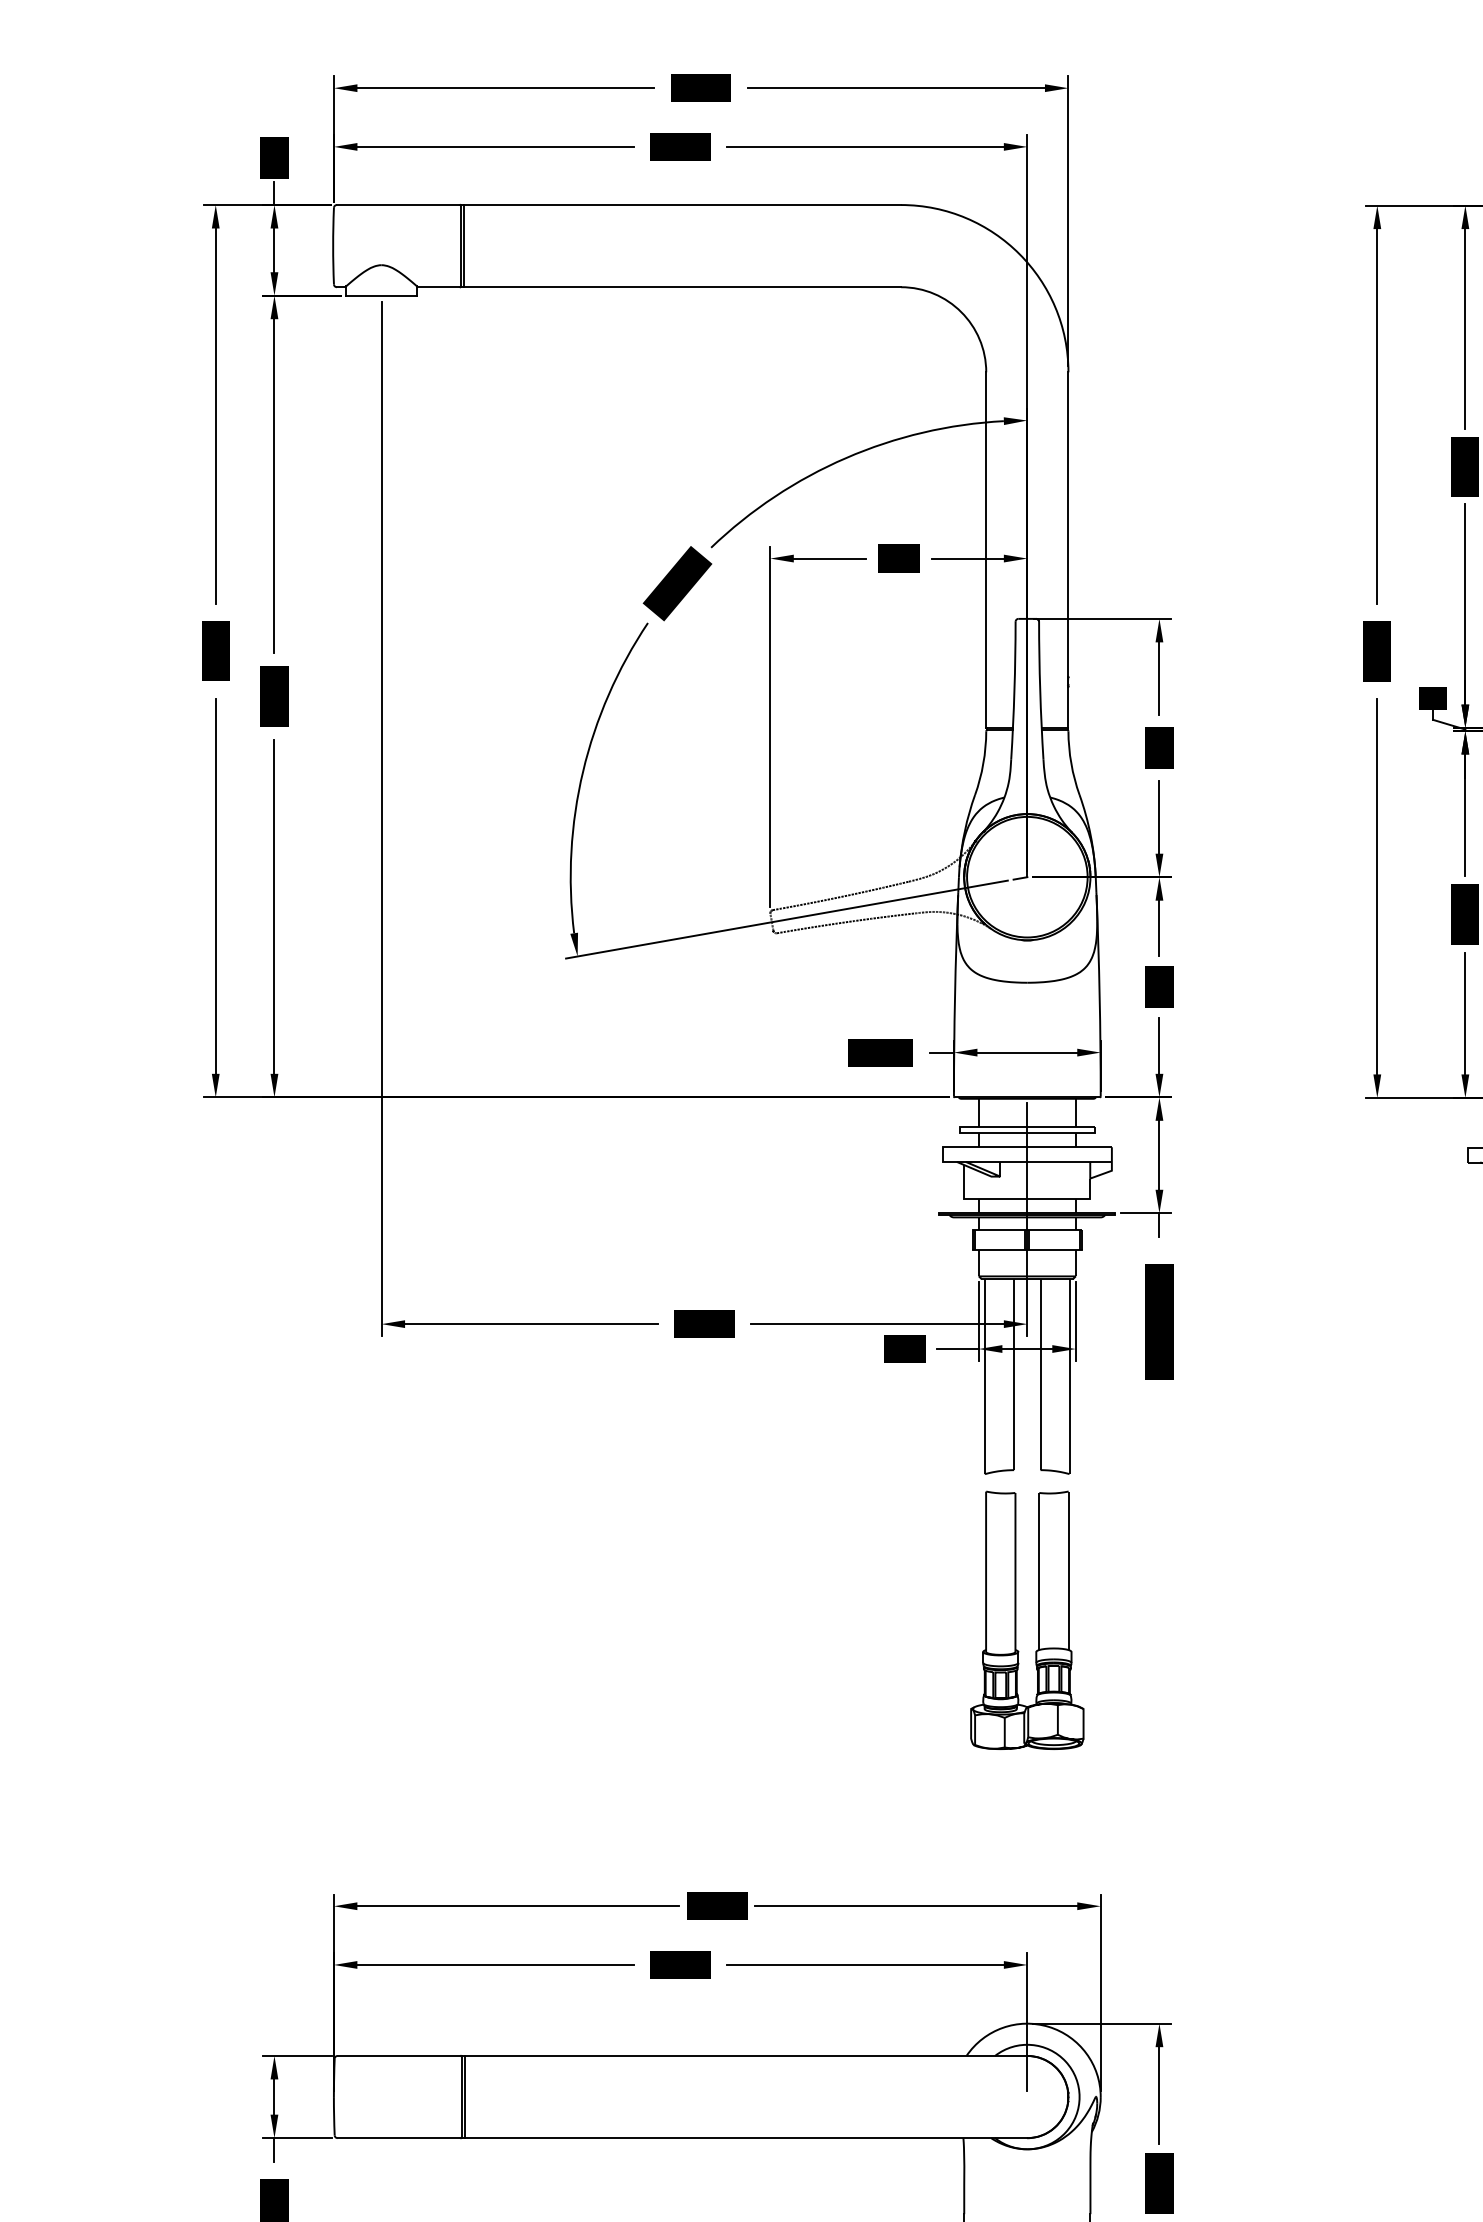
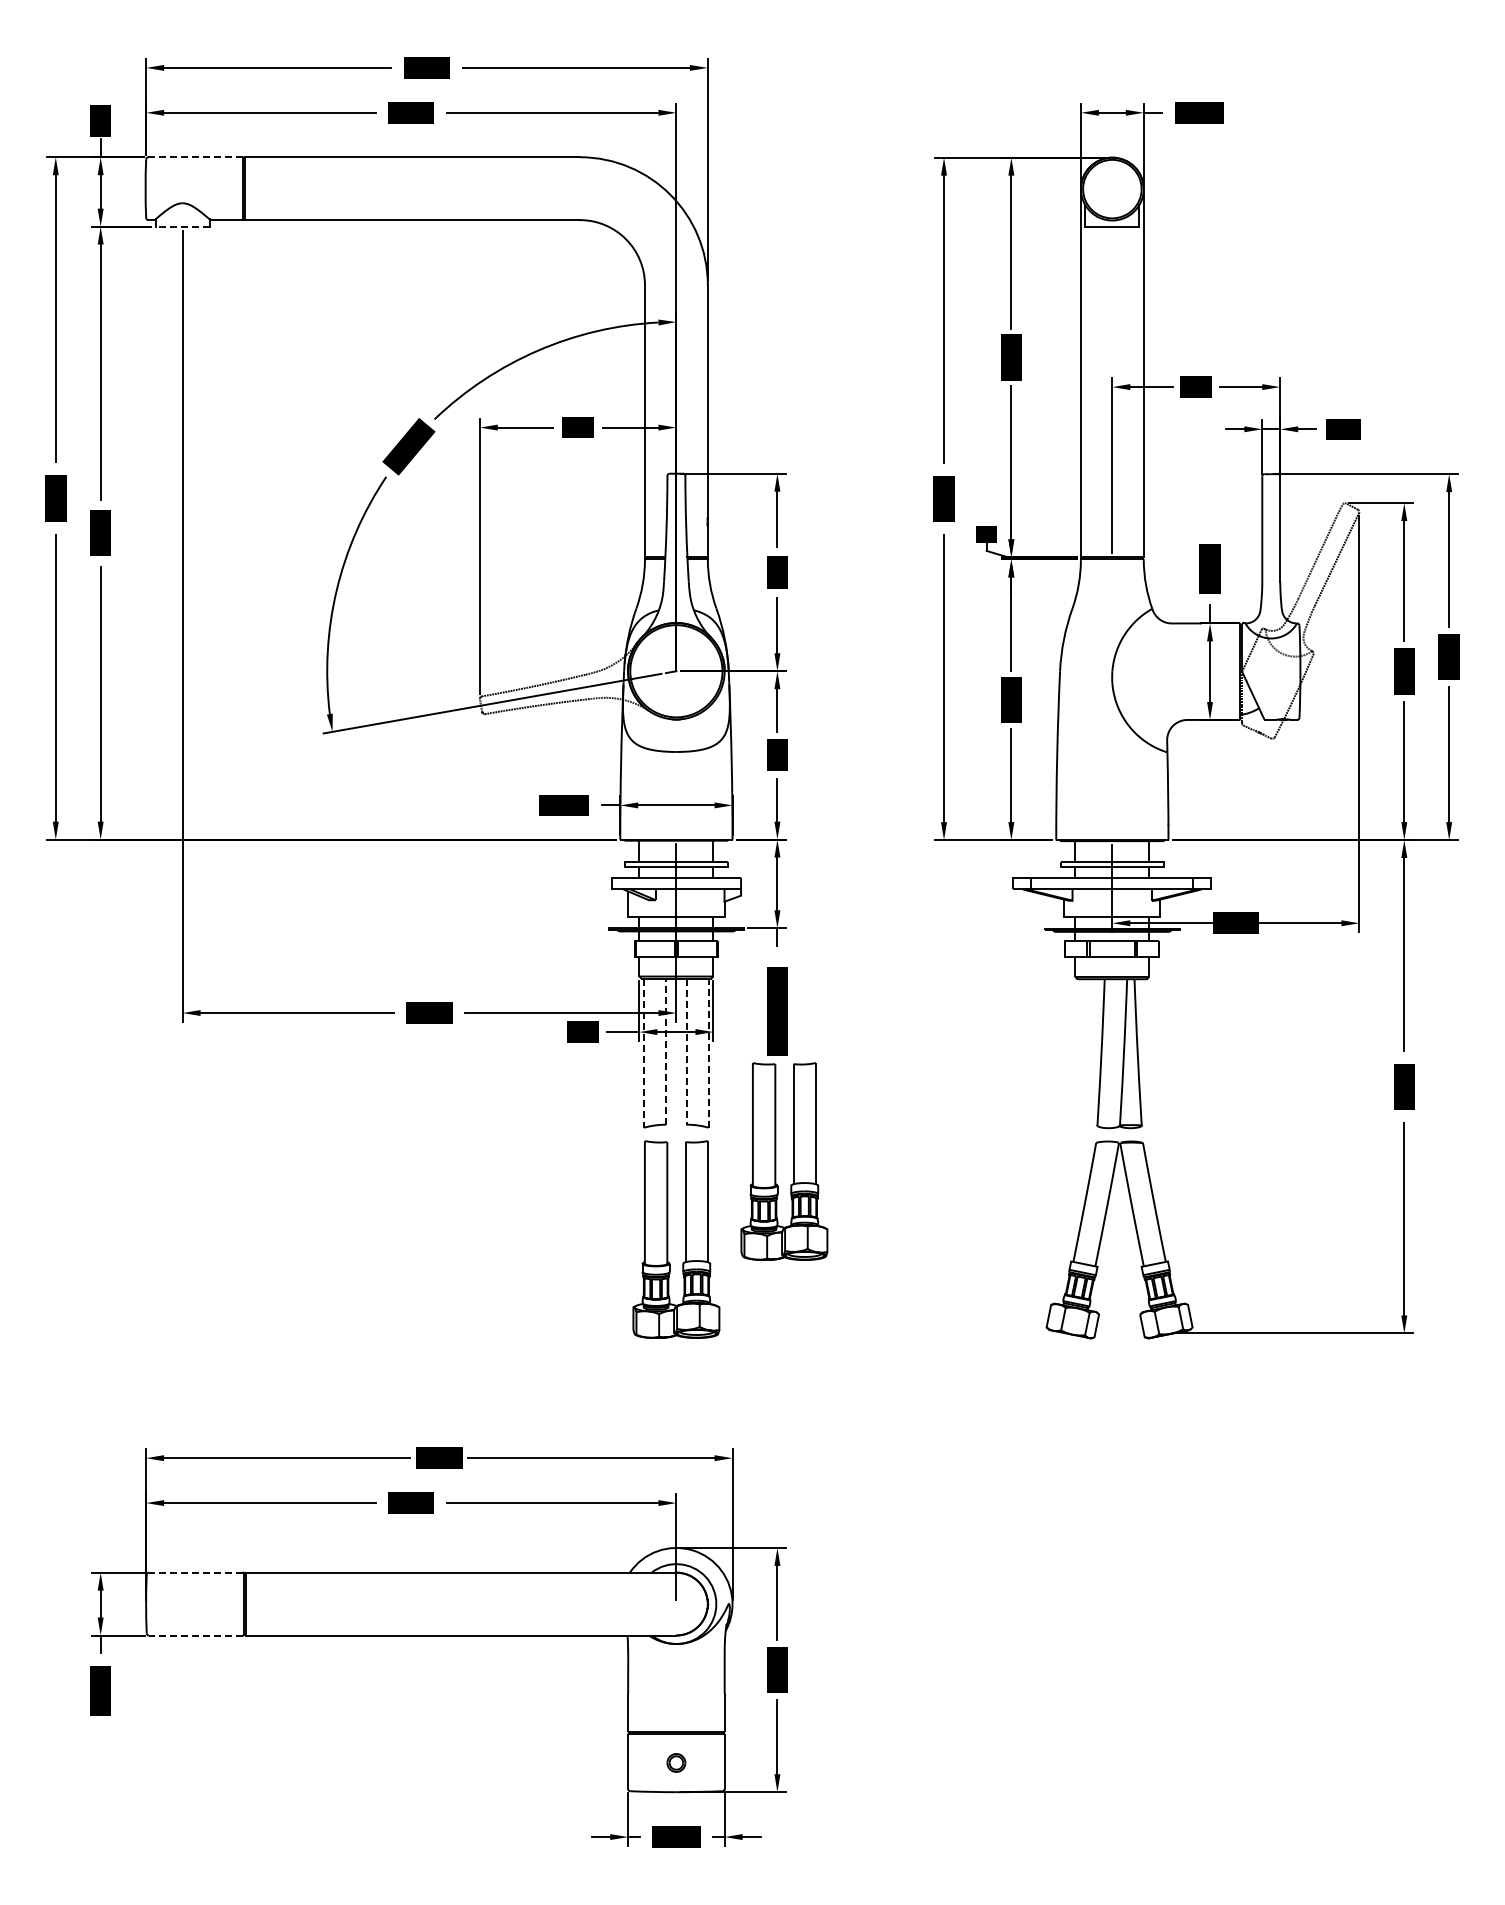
line: (398, 205) -> (195, 157), solid -> dashed
line: (381, 295) -> (182, 226), solid -> dashed
line: (1014, 1374) -> (666, 1051), solid -> dashed
line: (1040, 1374) -> (686, 1051), solid -> dashed
line: (984, 1377) -> (643, 1053), solid -> dashed
line: (1069, 1377) -> (708, 1053), solid -> dashed
part: (1158, 1518) -> (776, 1161), added
line: (398, 2055) -> (195, 1572), solid -> dashed
line: (398, 2138) -> (195, 1635), solid -> dashed

